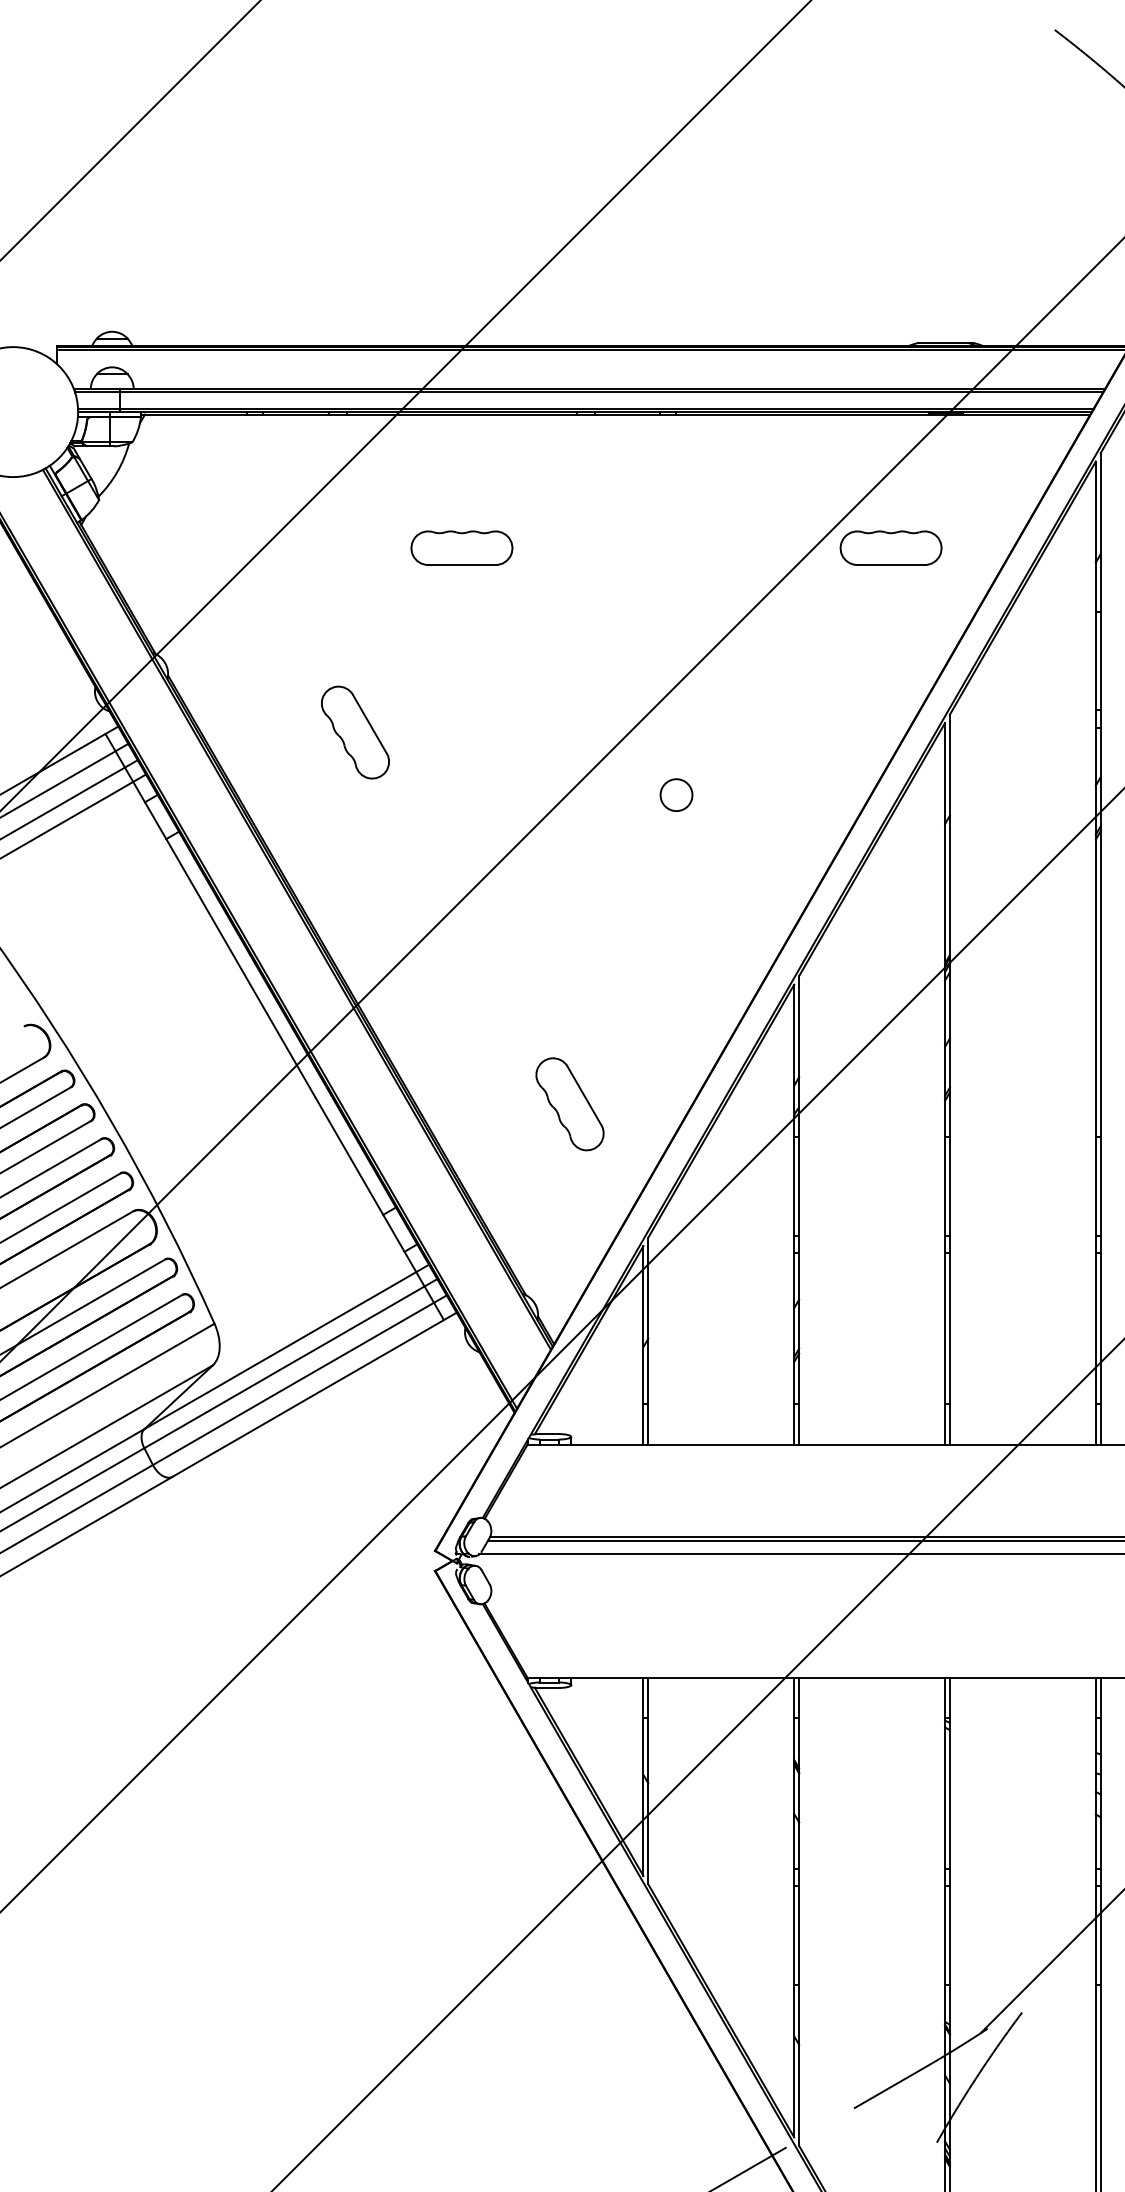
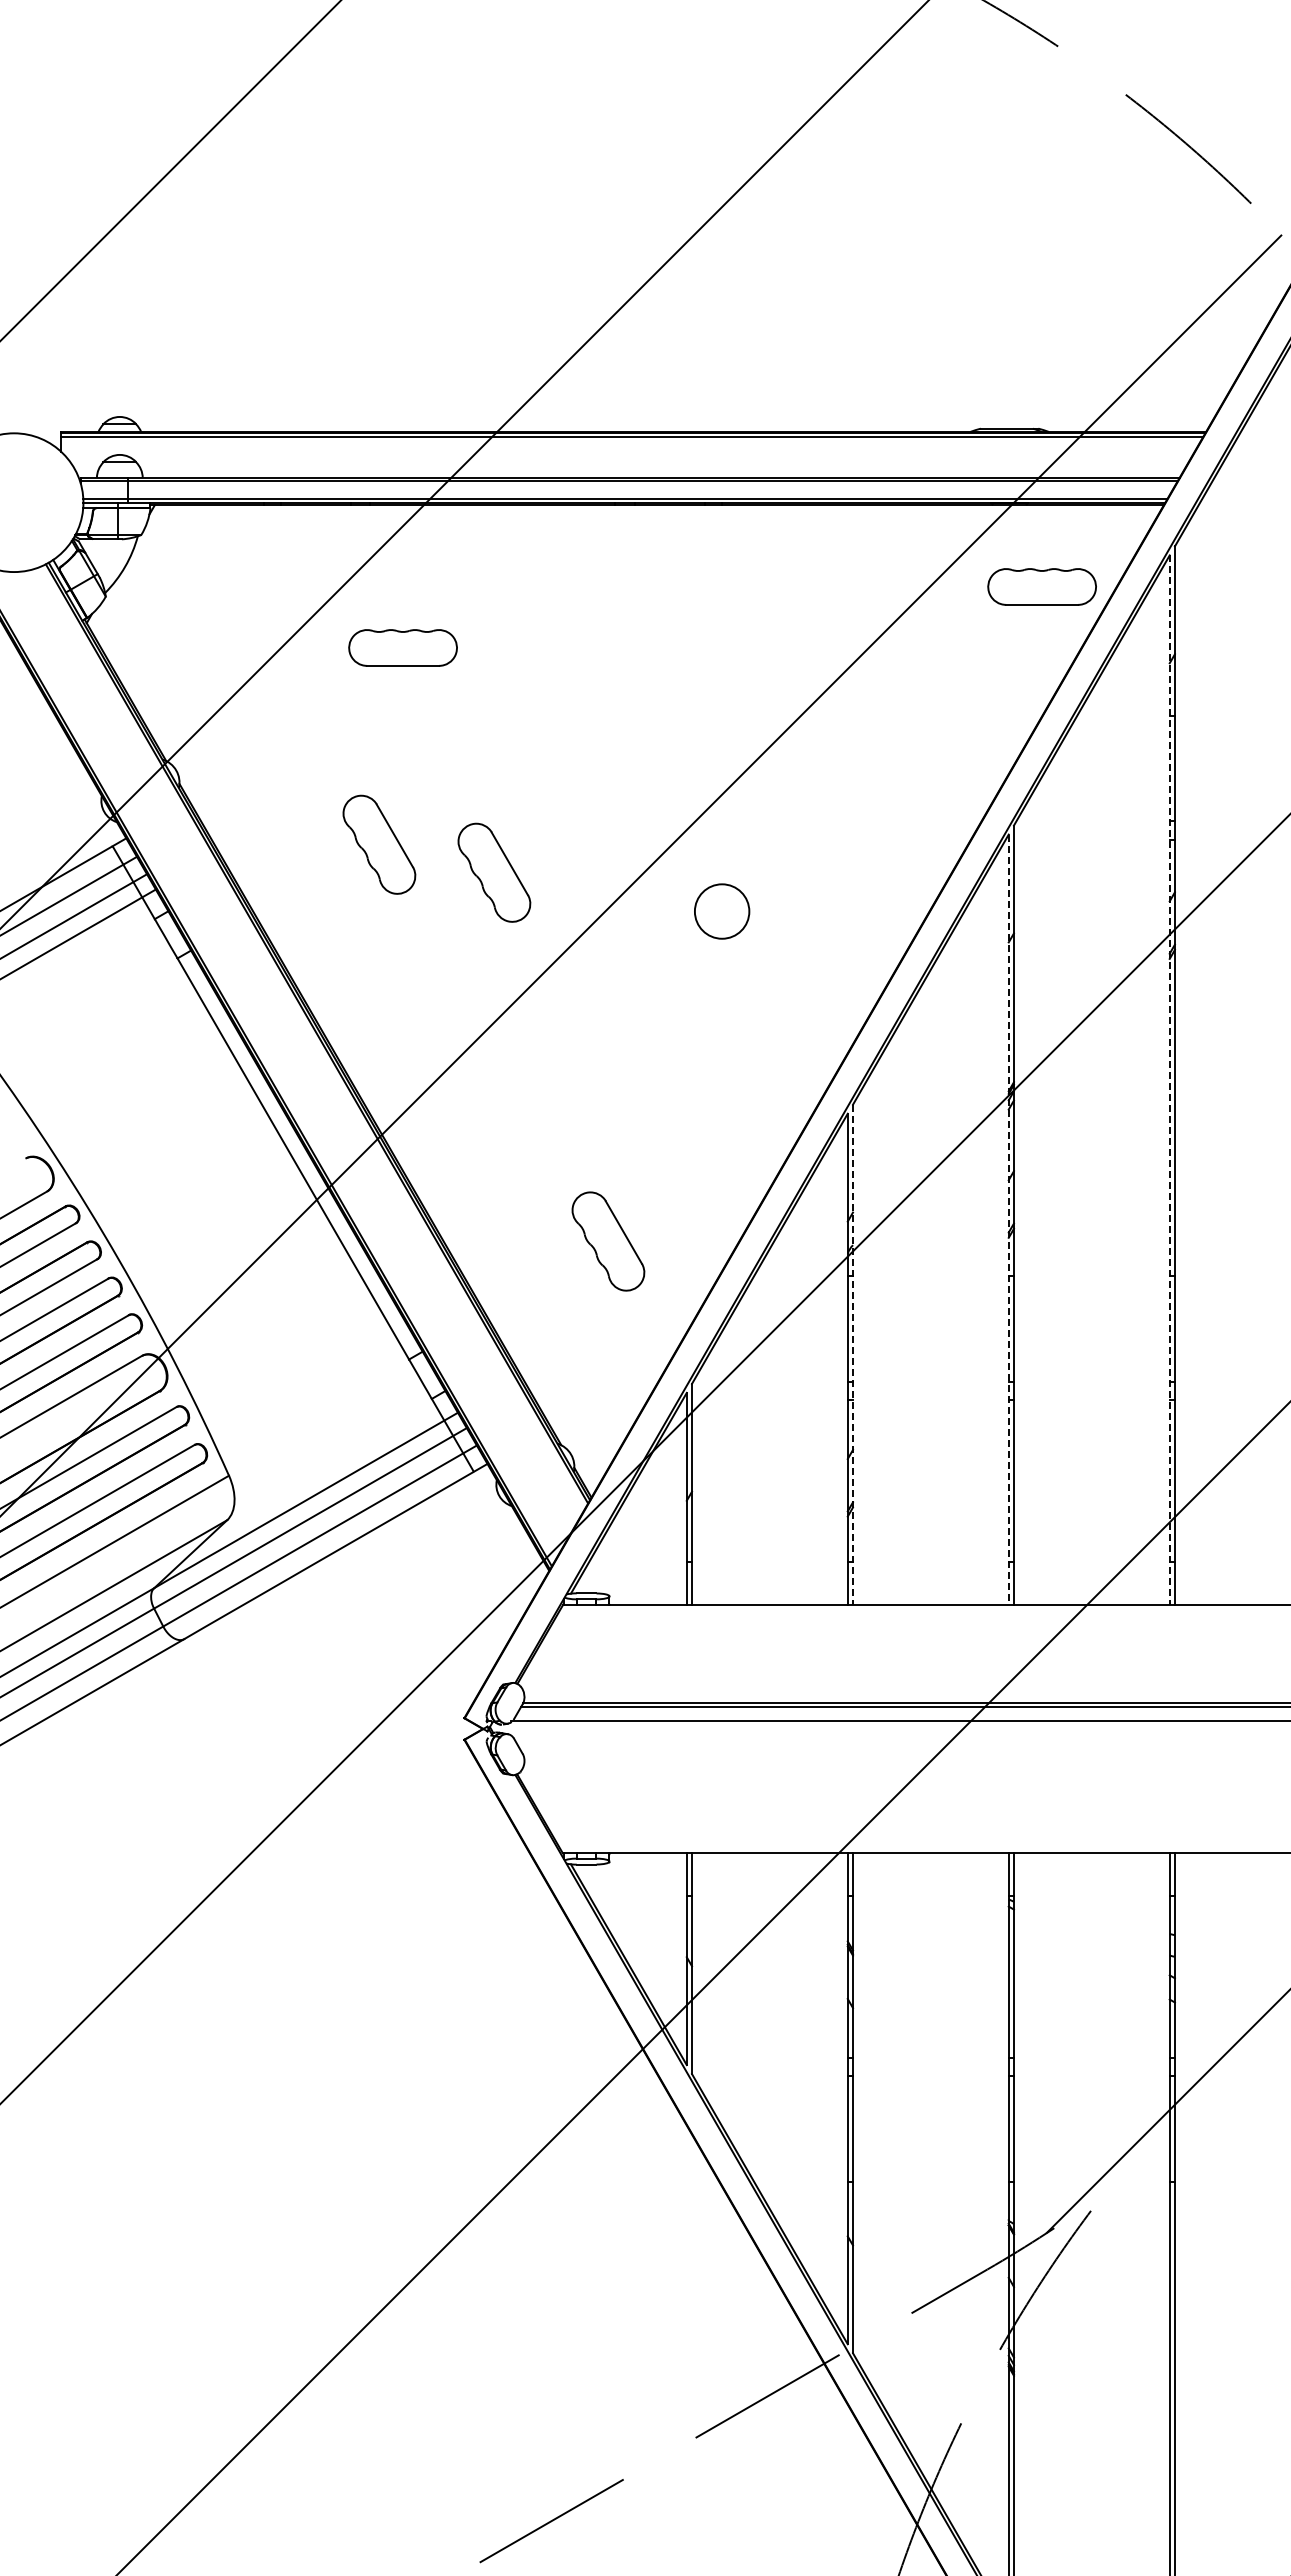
part: (461, 547) -> (402, 647), moved
part: (890, 547) -> (1041, 586), moved
part: (463, 758) -> (494, 872), added
circle: (676, 795) -> (722, 911), size x1.6
line: (1095, 953) -> (1169, 1080), solid -> dashed
line: (944, 1084) -> (1008, 1220), solid -> dashed
line: (799, 1210) -> (853, 1354), solid -> dashed

